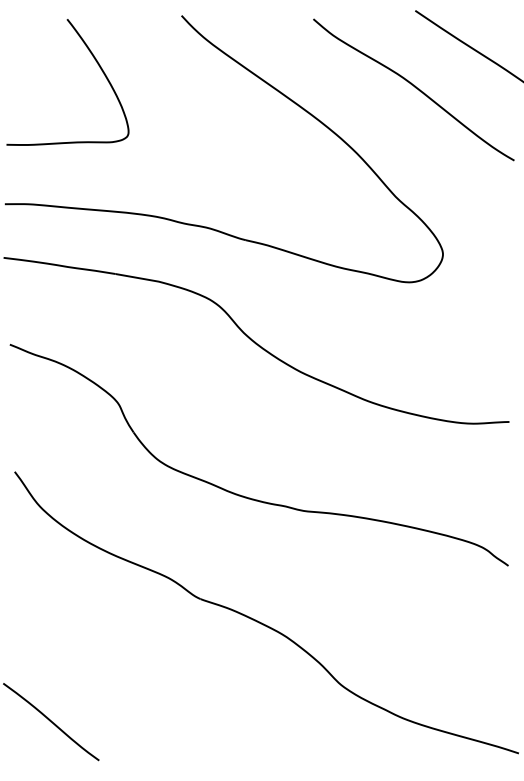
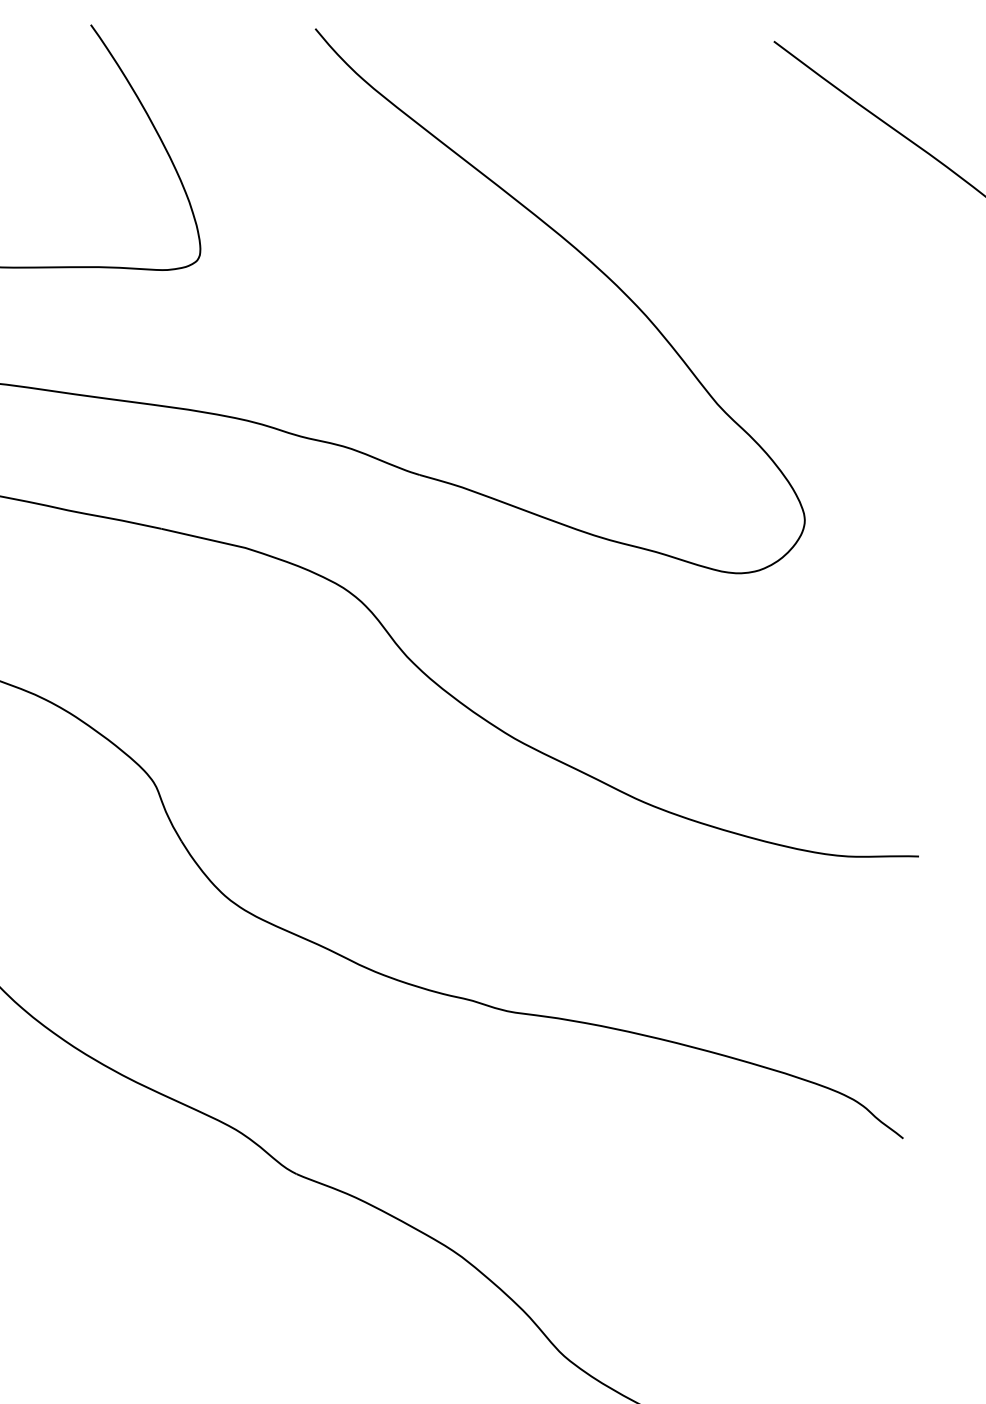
curve: (414, 87) -> (764, 191), removed

